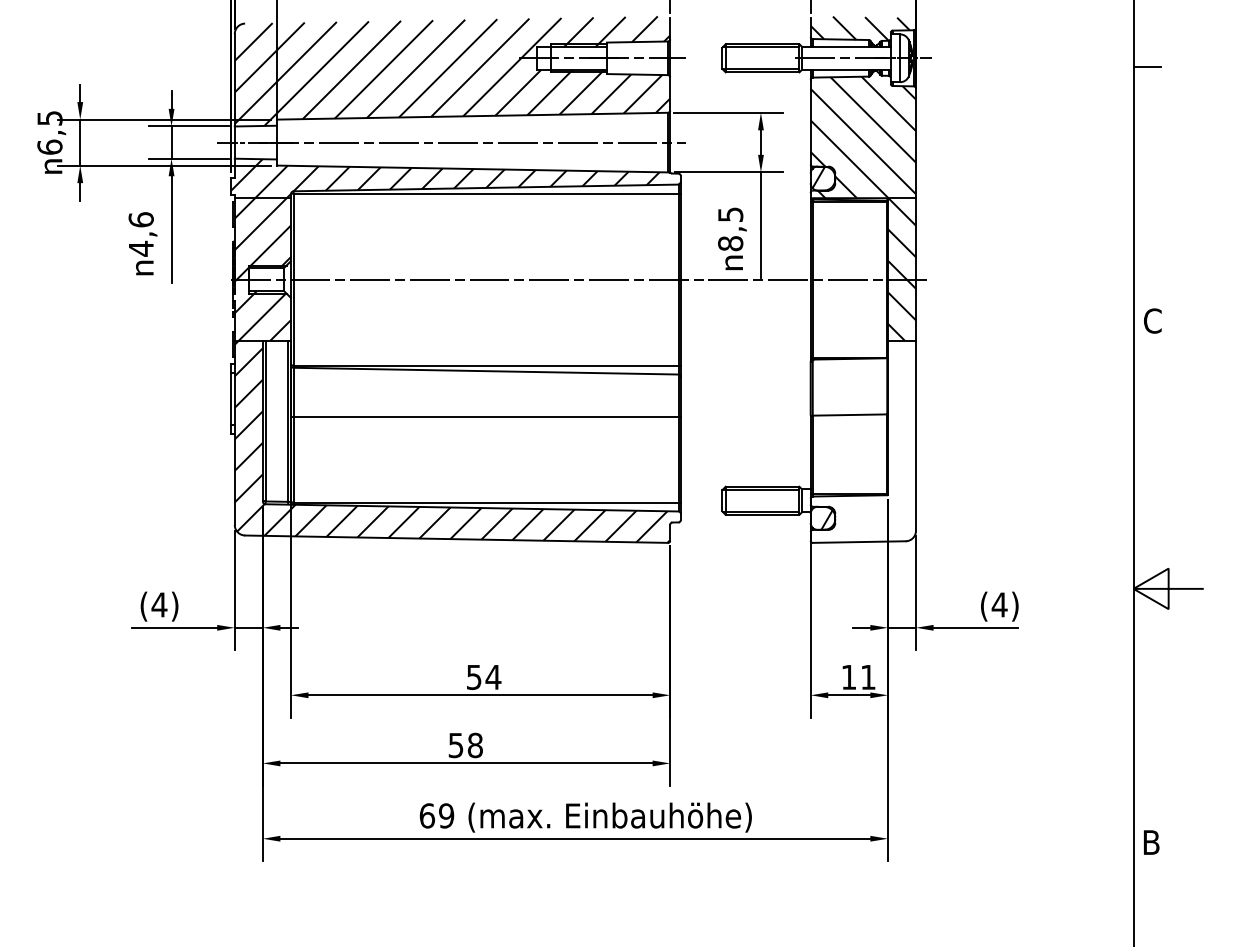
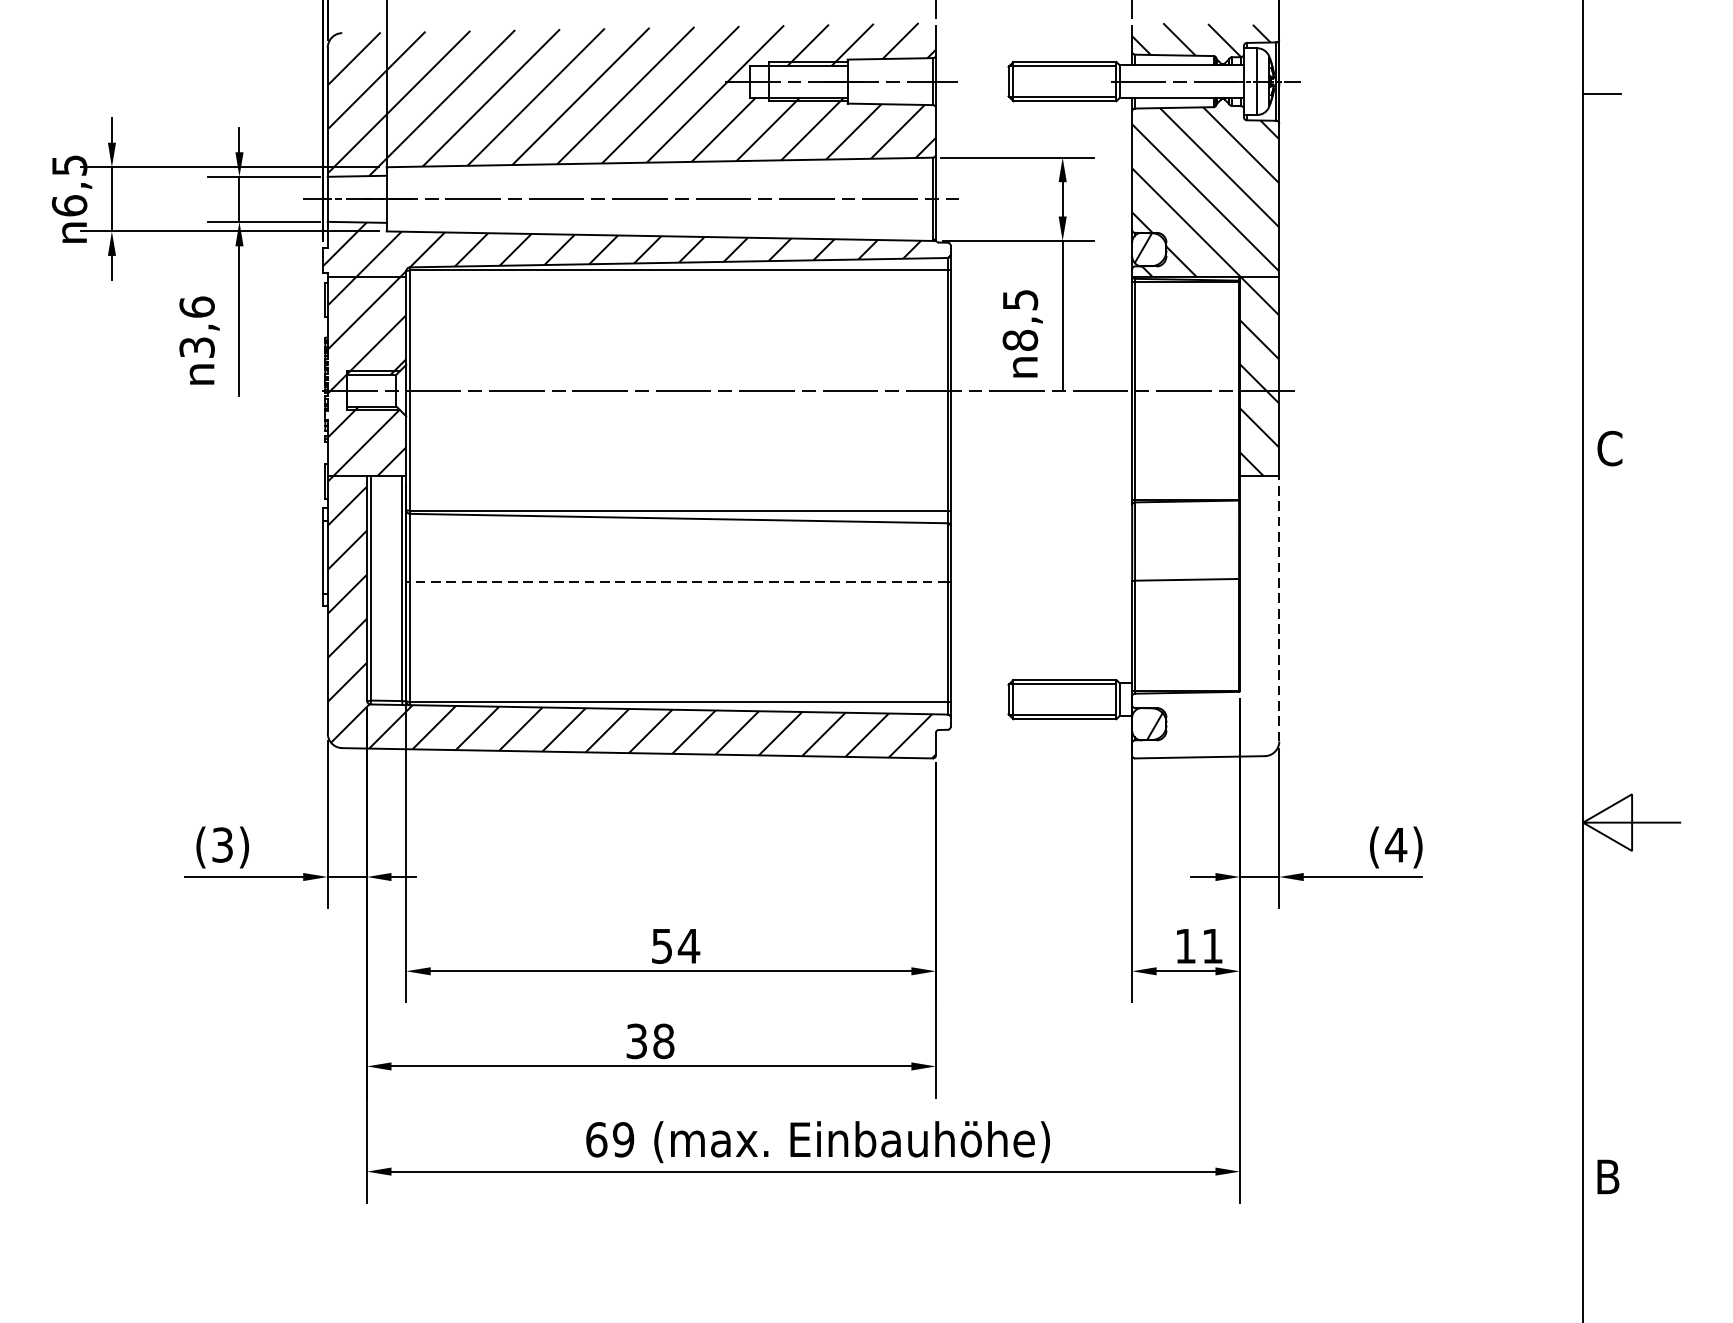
text: (140, 248) -> (196, 347), 4,6 -> 3,6
line: (485, 416) -> (677, 581), solid -> dashed
line: (916, 435) -> (1279, 608), solid -> dashed
text: (159, 604) -> (222, 844), (4) -> (3)
text: (456, 744) -> (637, 1040), 58 -> 38

